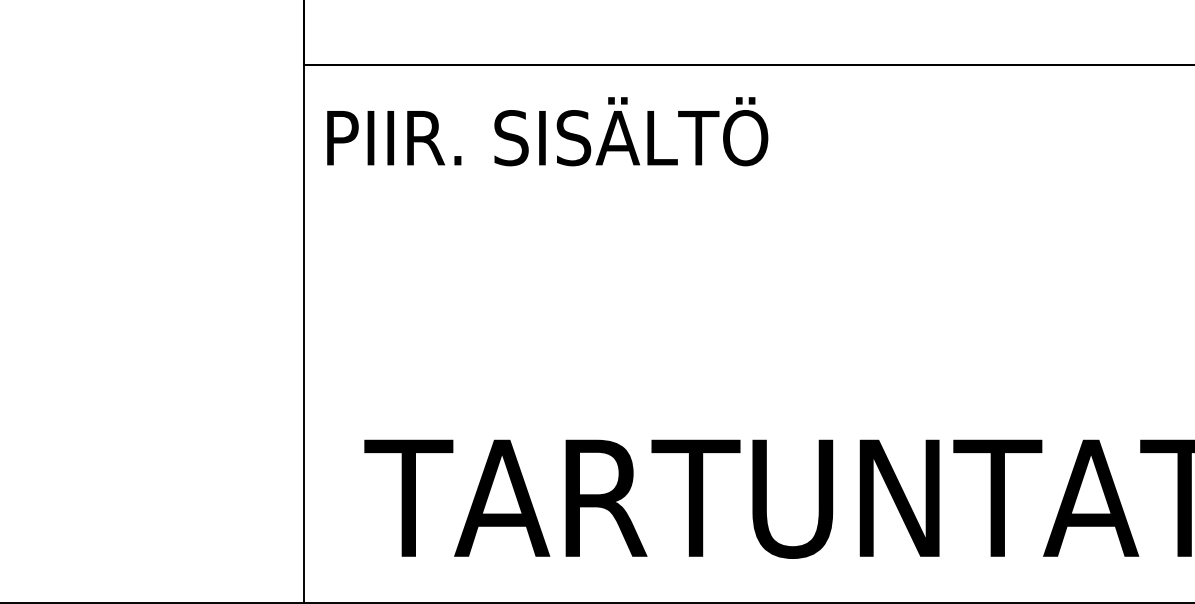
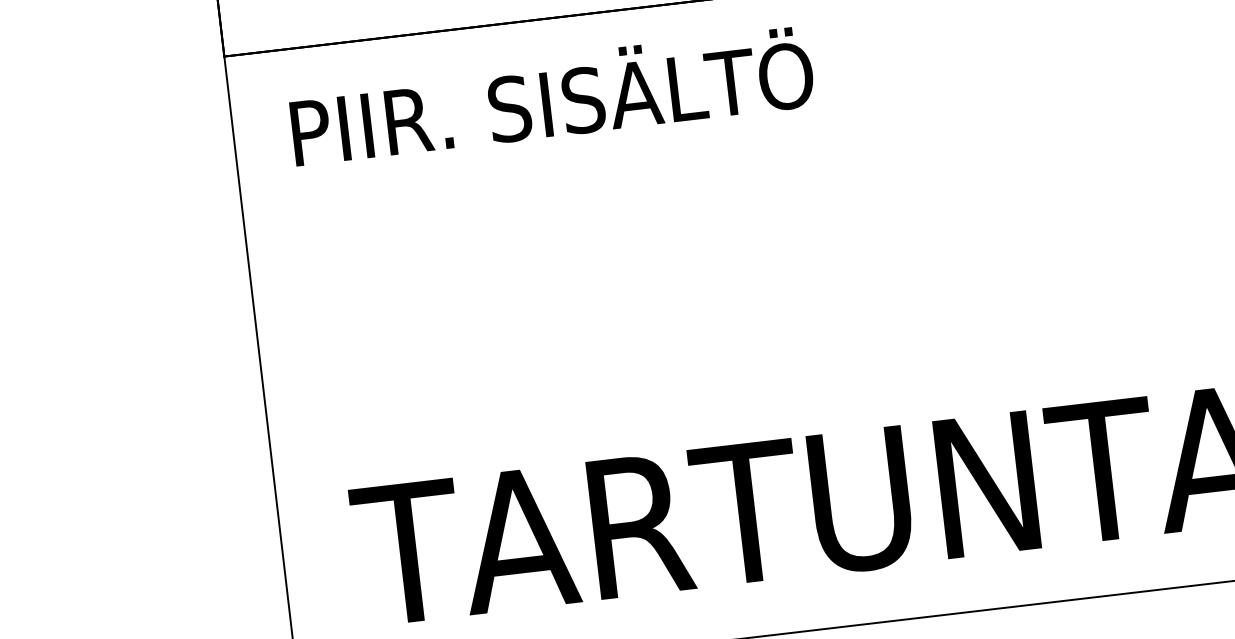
text: (547, 131) -> (551, 96), moved

